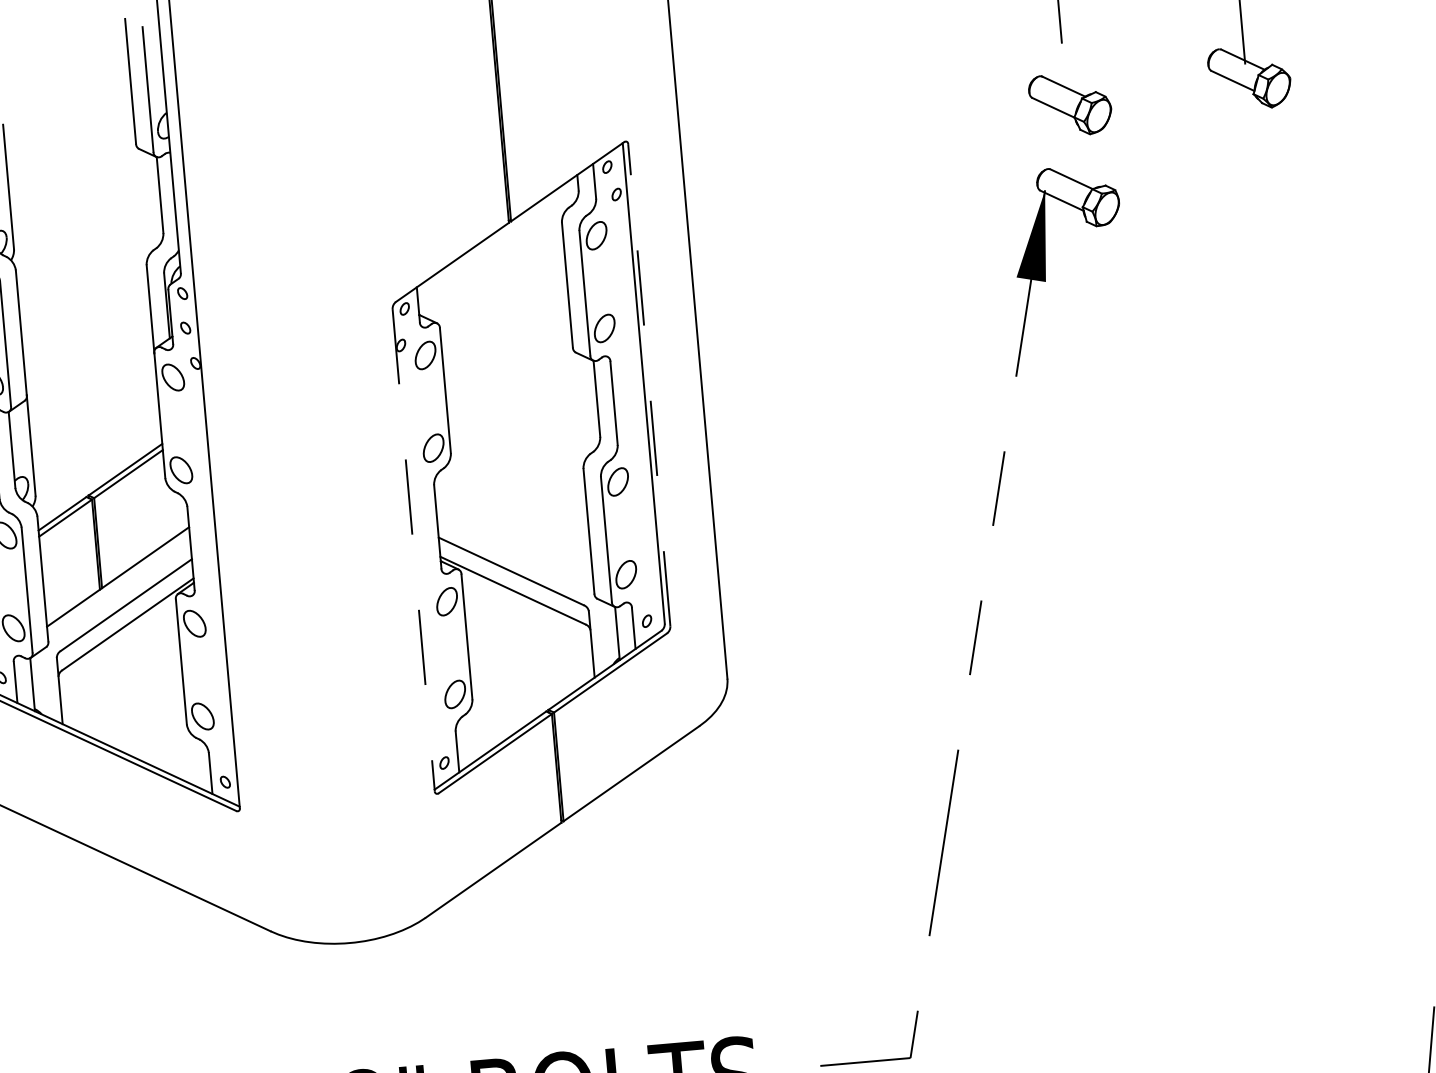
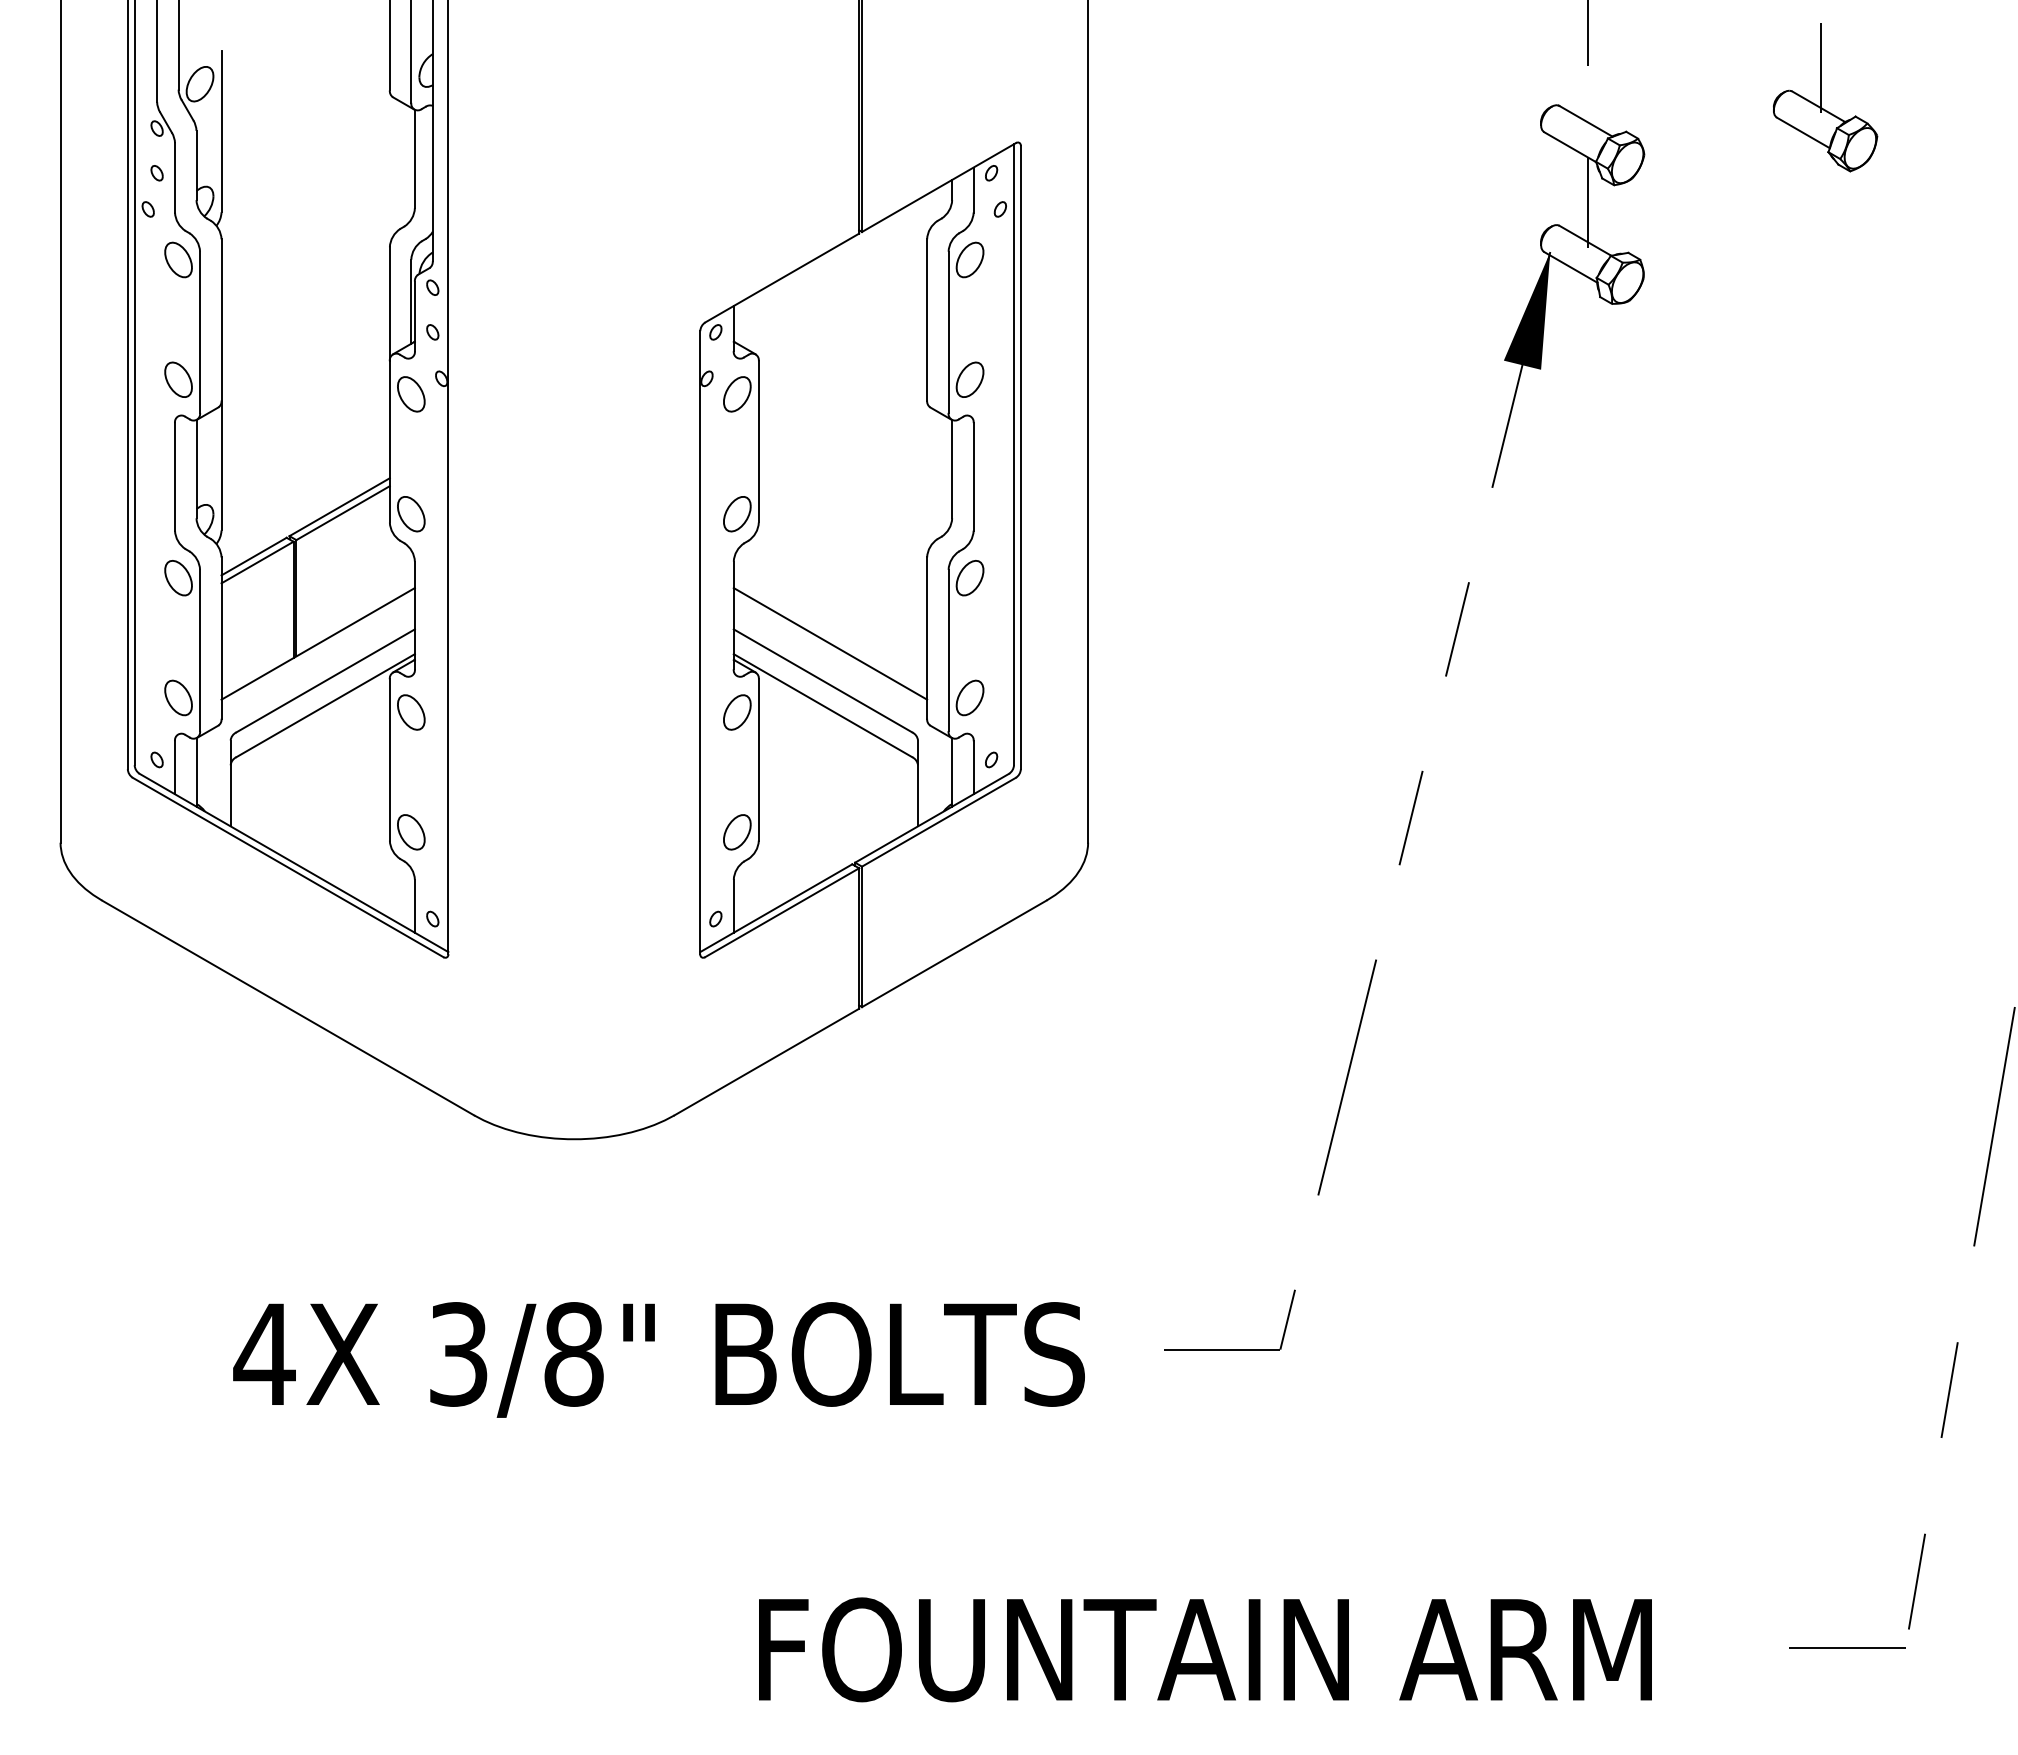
line: (1071, 149) -> (1588, 202), added
line: (649, 385) -> (1020, 457), dashed -> solid
line: (514, 542) -> (830, 643), added
line: (413, 550) -> (700, 642), dashed -> solid

